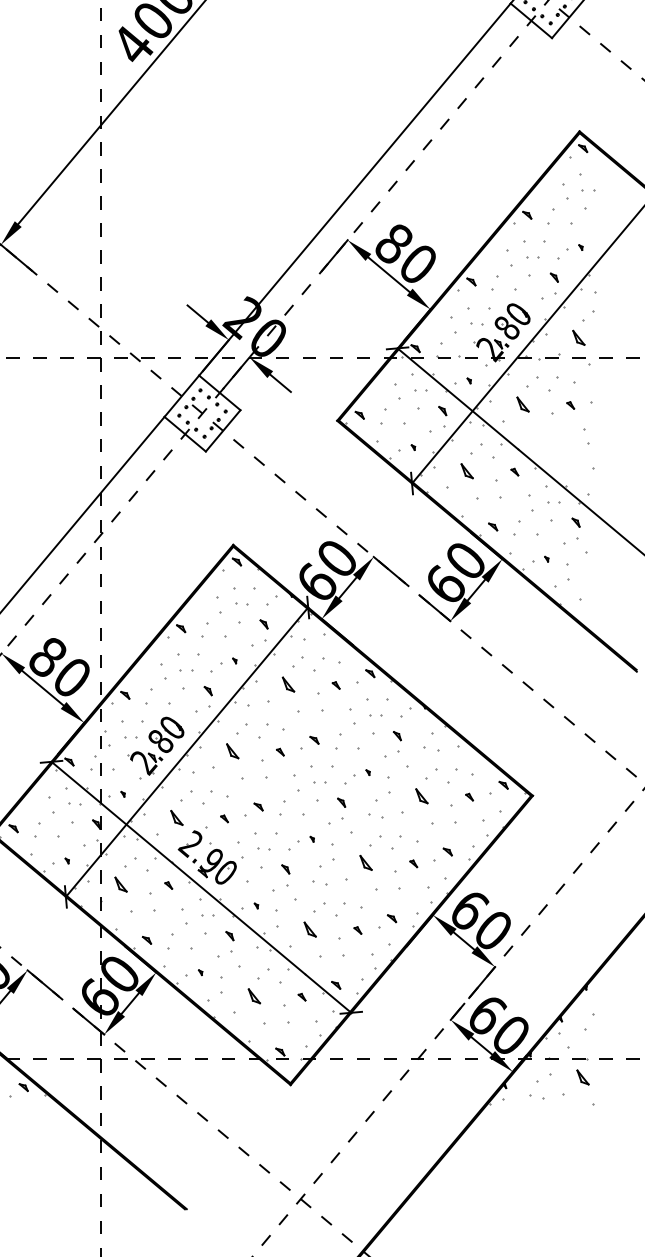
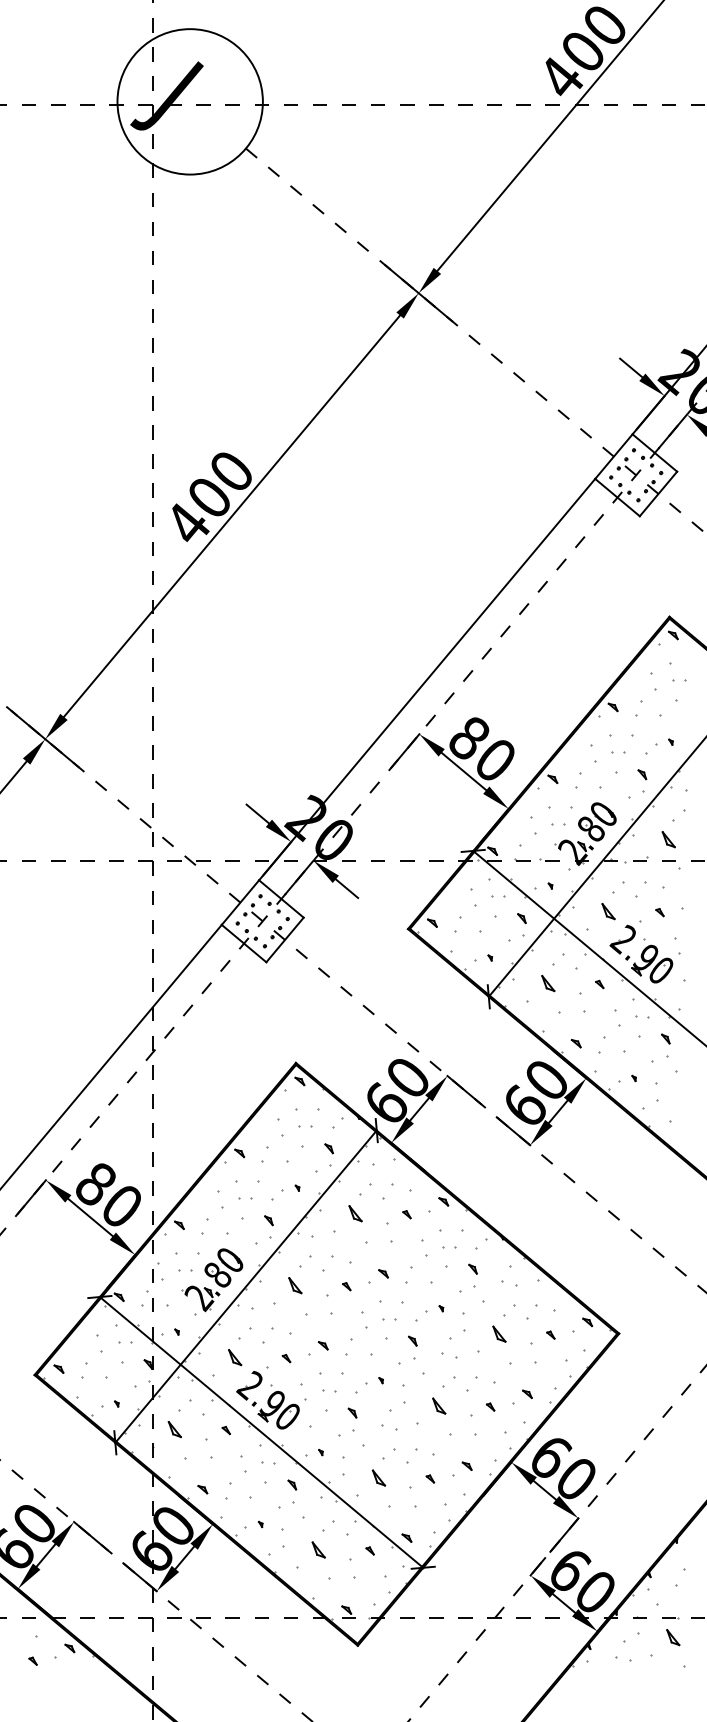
part: (553, 443) -> (641, 953), added

